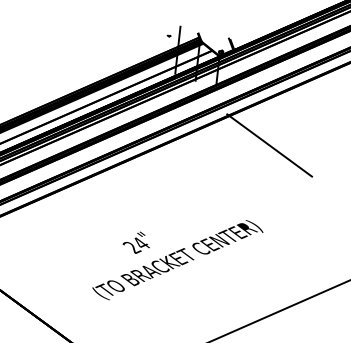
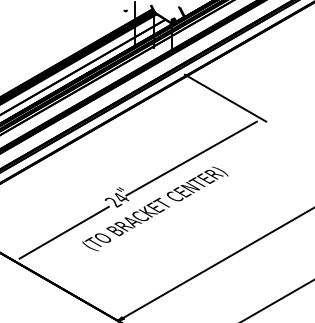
line: (224, 208) -> (191, 158), added
line: (72, 275) -> (63, 232), added

